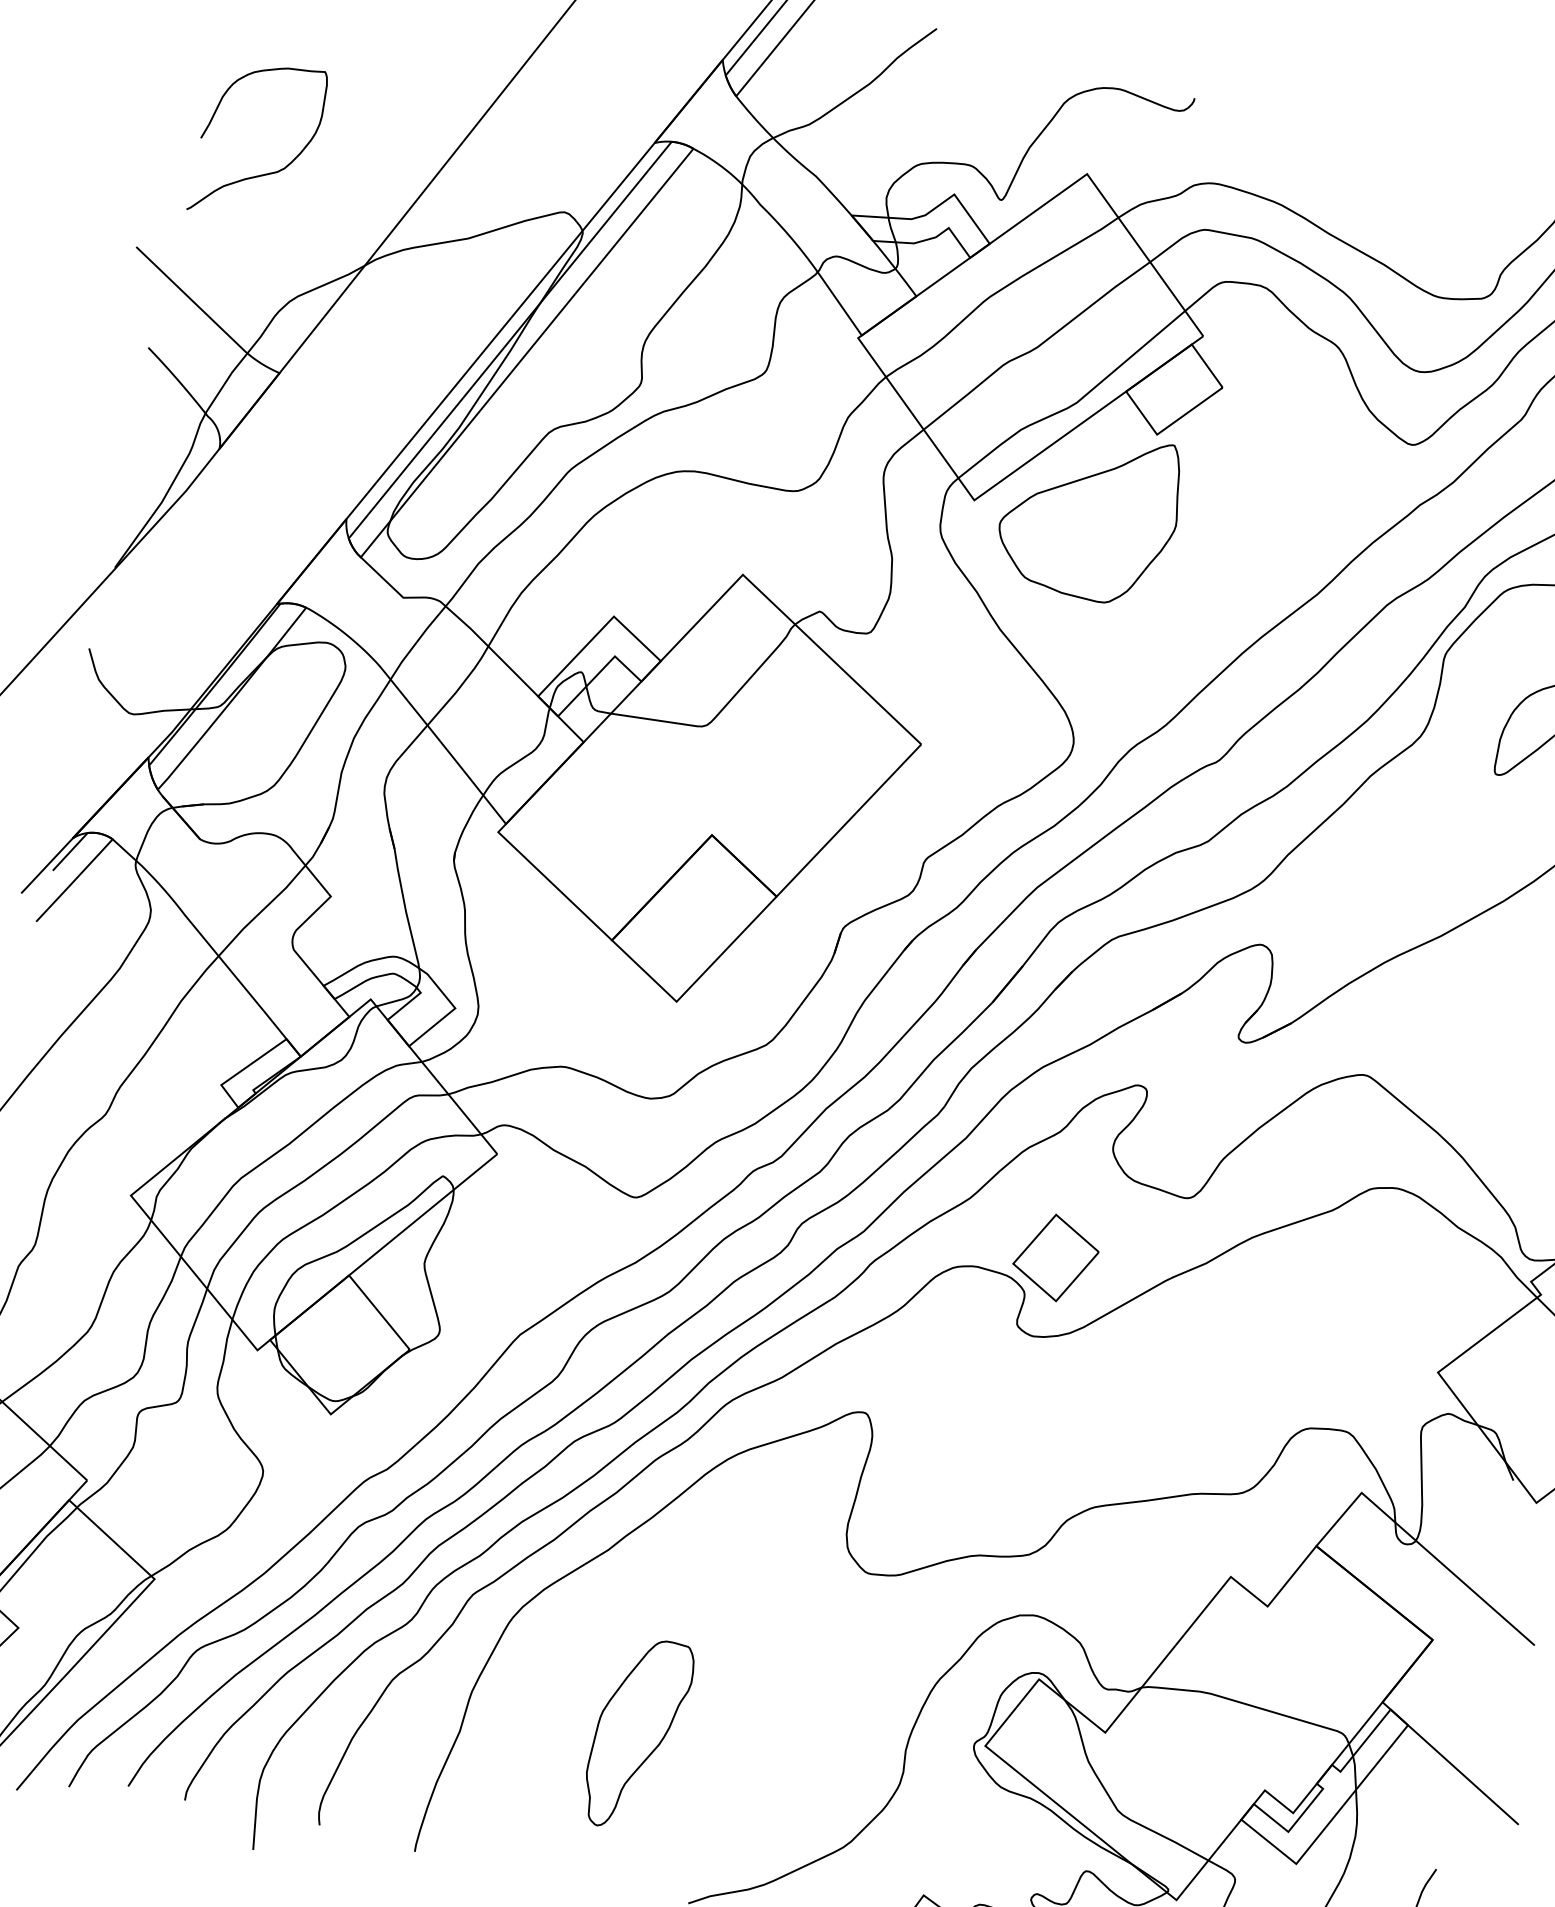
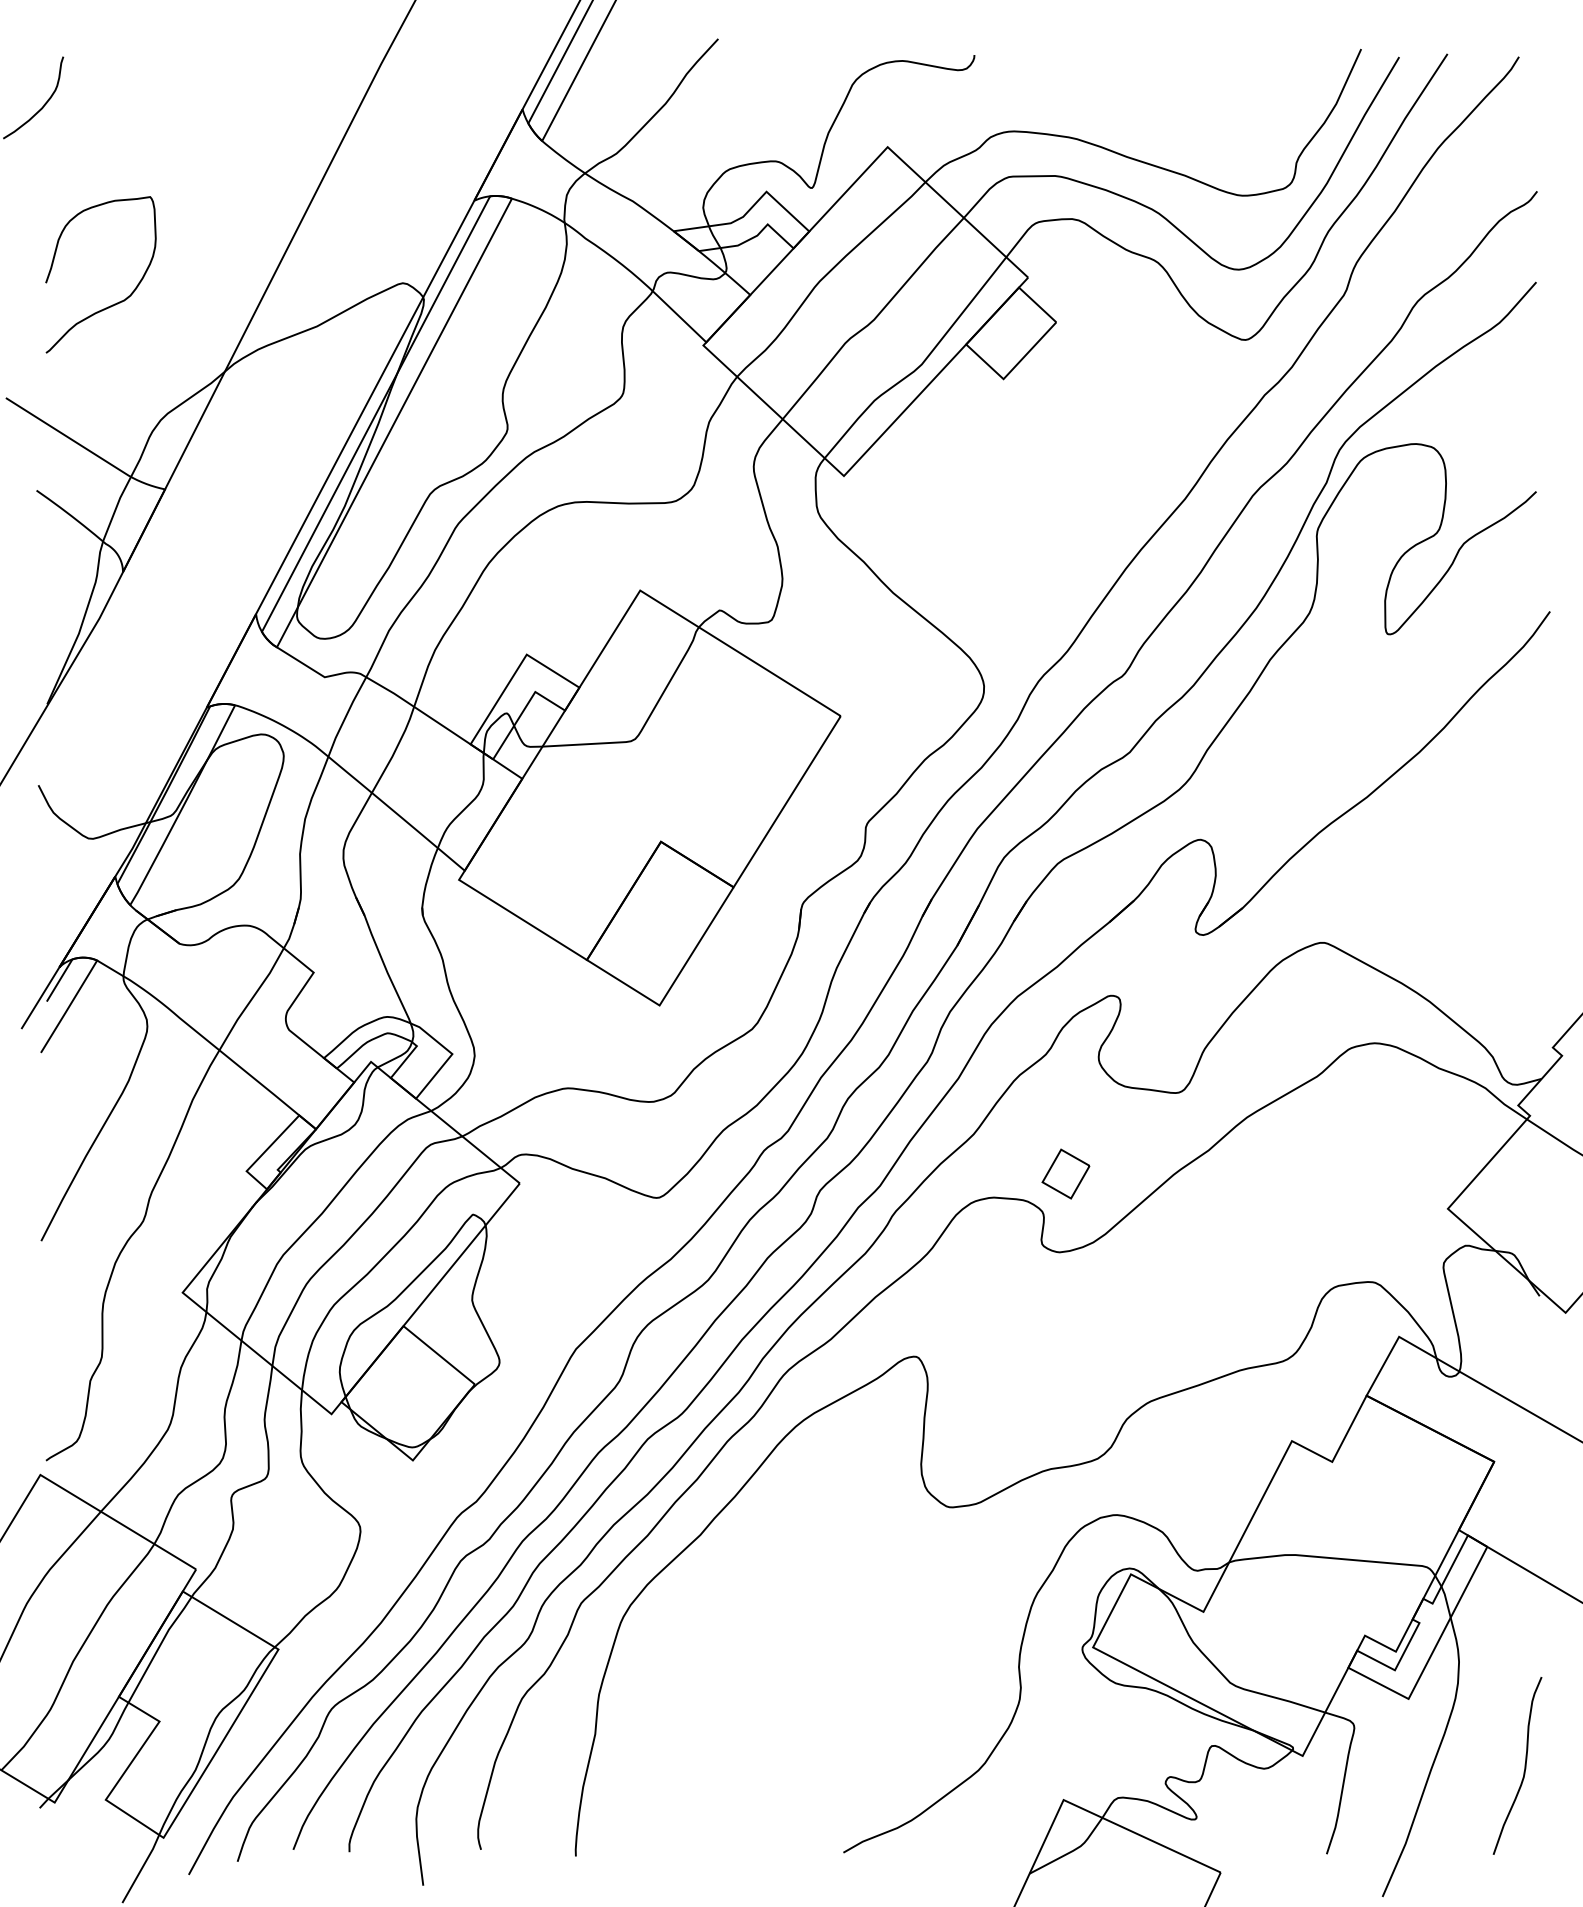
part: (1090, 513) -> (955, 466), removed
part: (1055, 1257) -> (1065, 1173), size x0.6
part: (636, 1734) -> (762, 1703), removed

